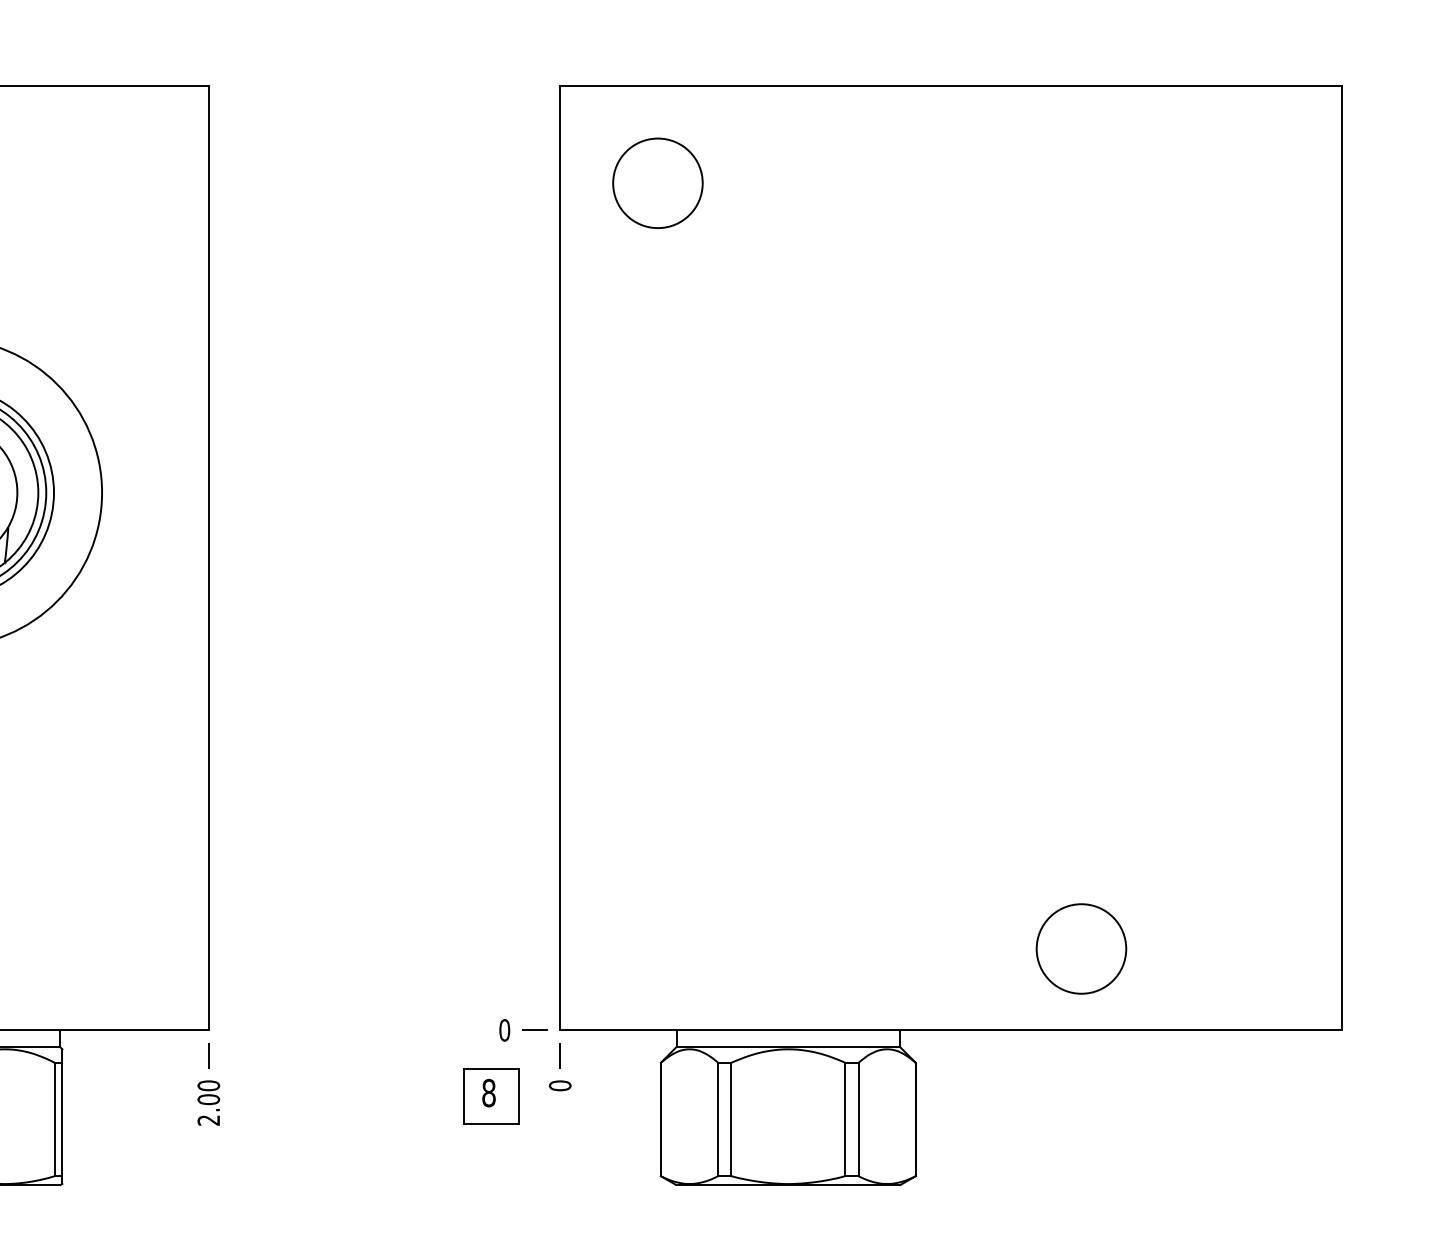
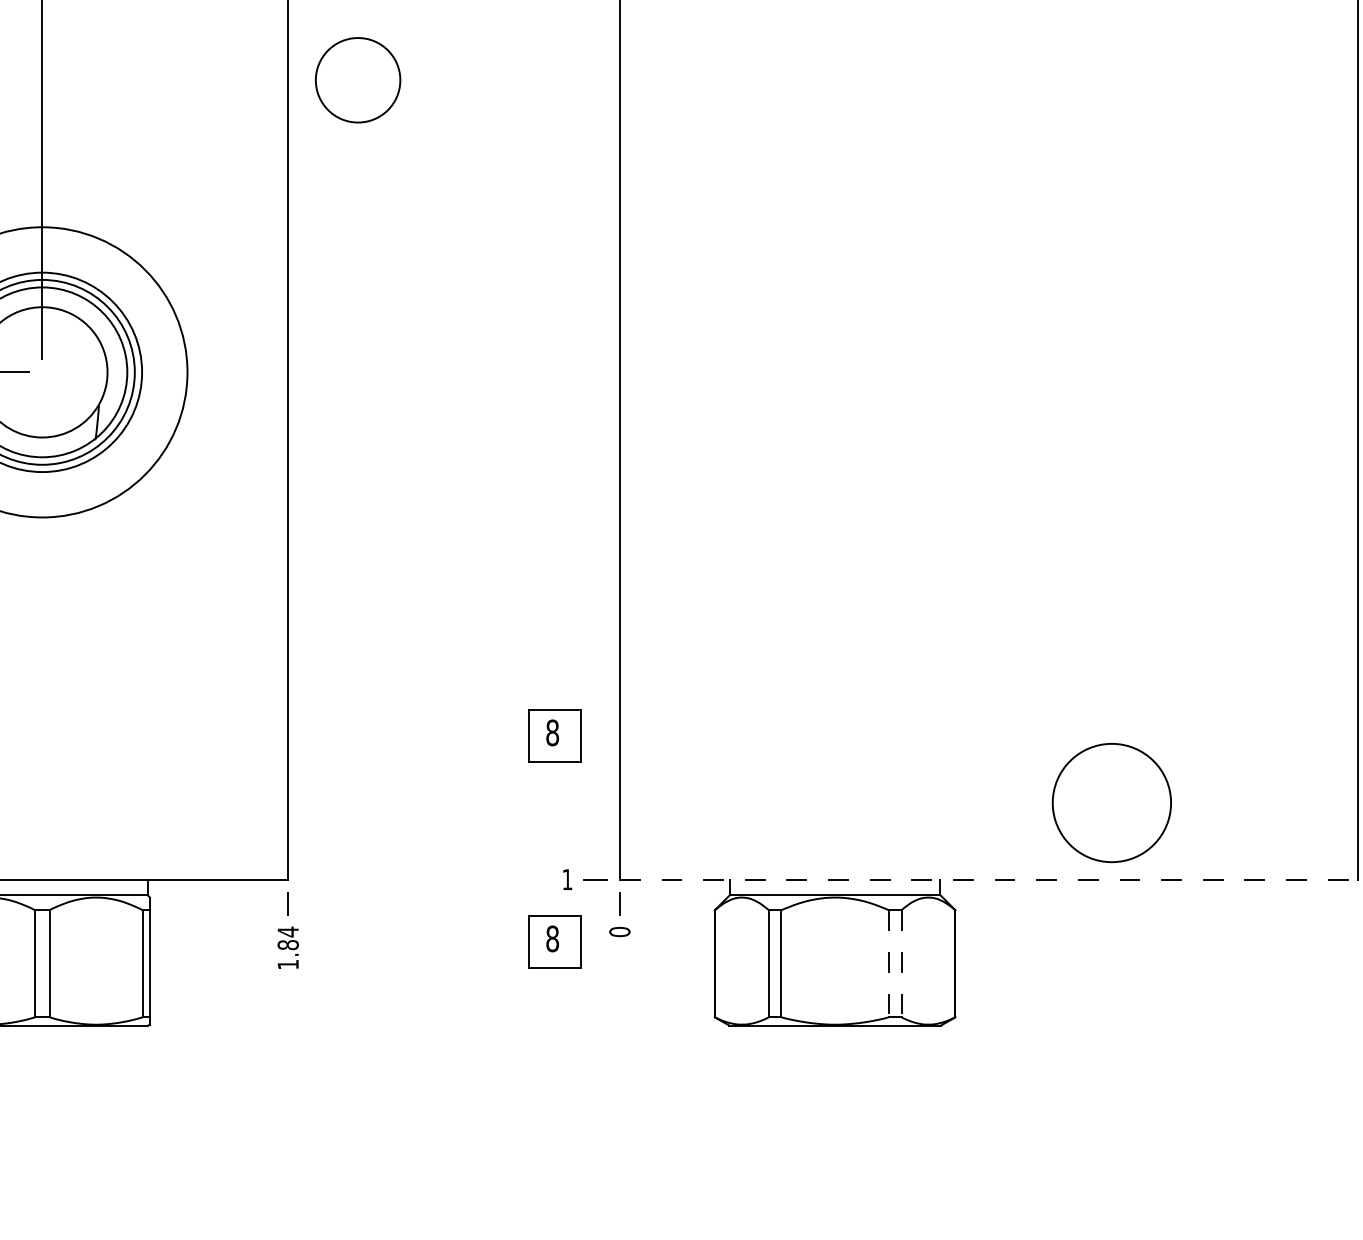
circle: (658, 183) -> (358, 80), moved
part: (490, 877) -> (554, 735), added
circle: (1081, 948) -> (1111, 802), size x1.4
text: (504, 1030) -> (567, 879), 0 -> 1
line: (950, 1030) -> (988, 879), solid -> dashed
text: (208, 1102) -> (287, 947), 2.00 -> 1.84
line: (844, 1119) -> (888, 963), solid -> dashed
line: (858, 1119) -> (901, 963), solid -> dashed

